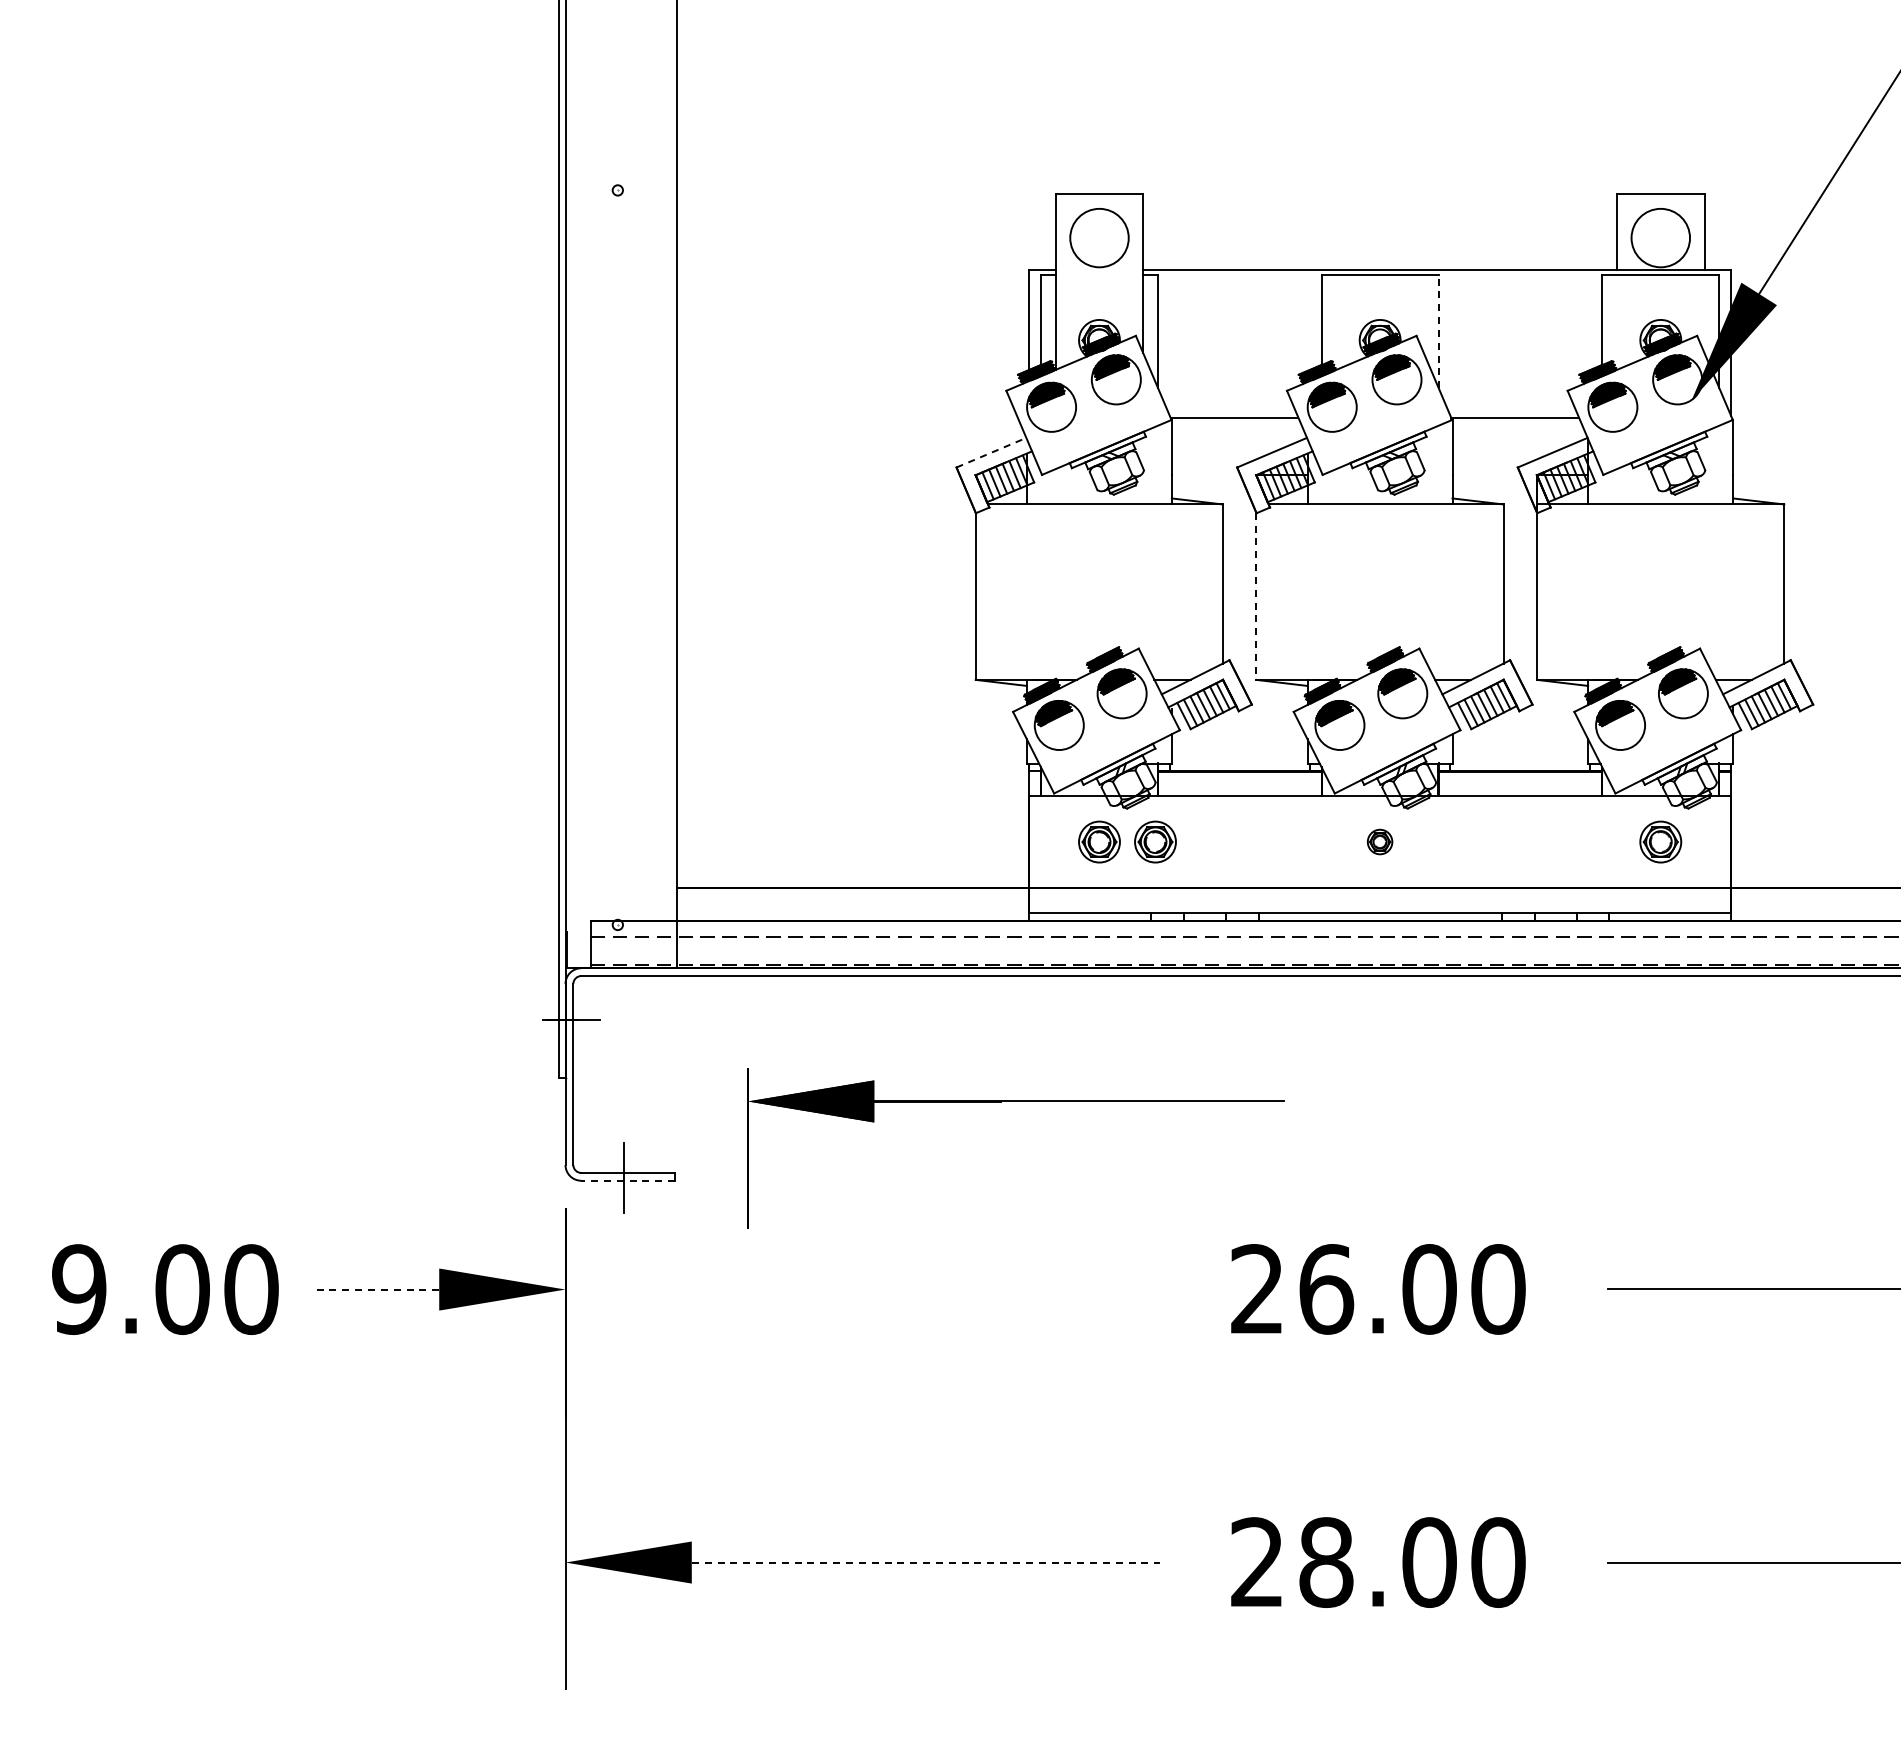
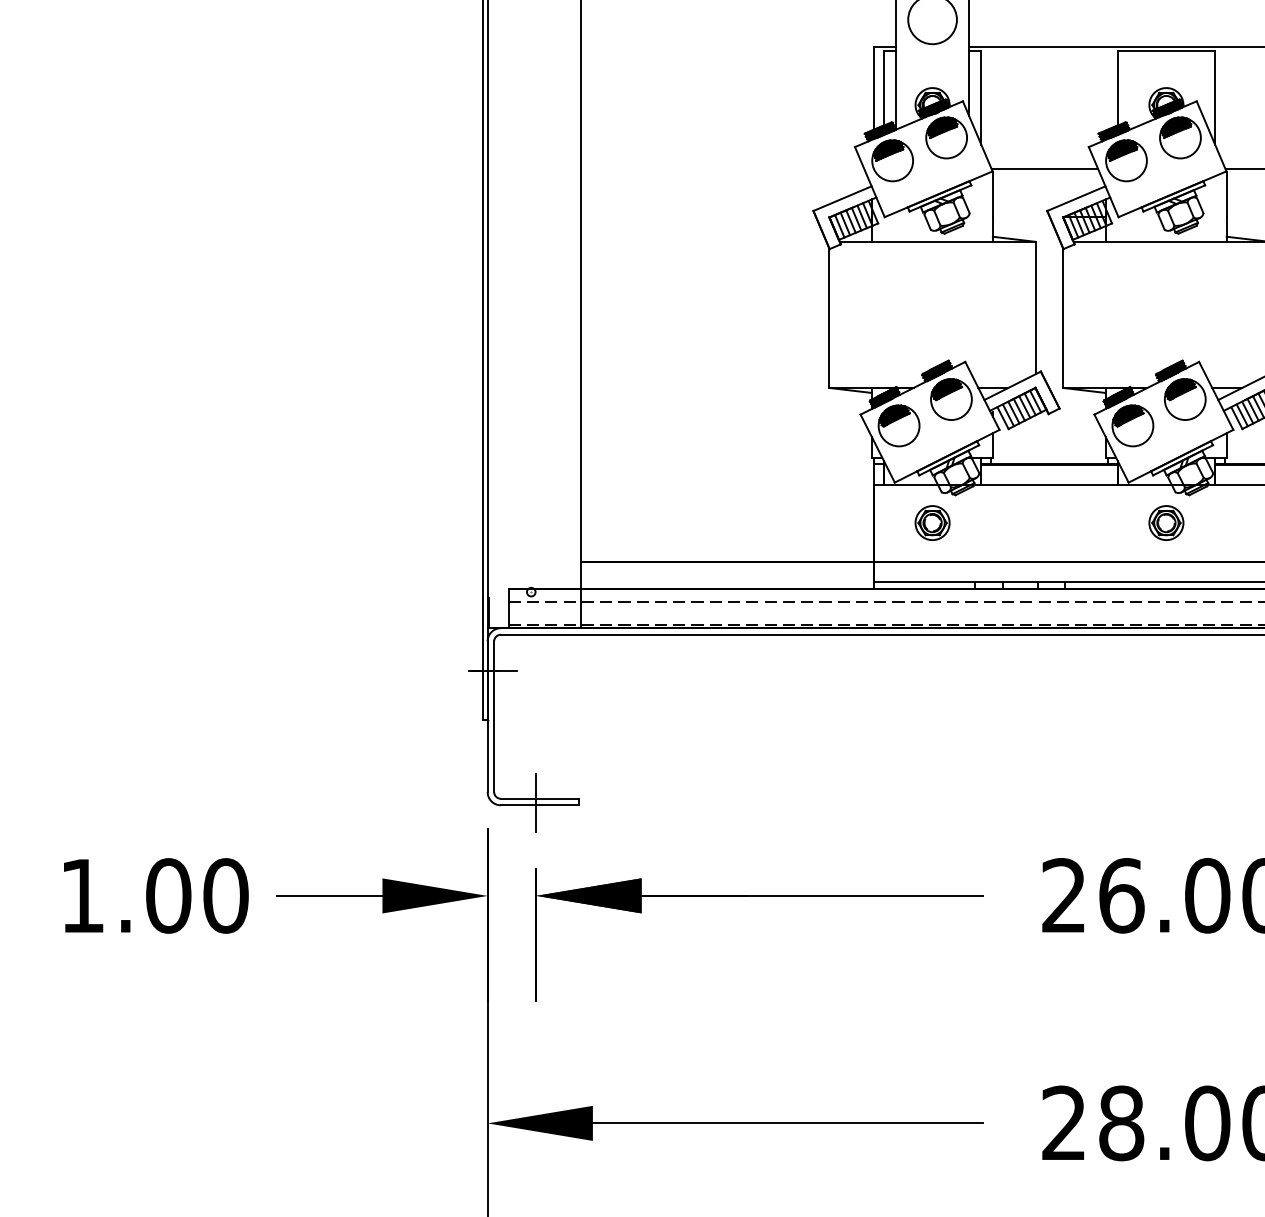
line: (1438, 331) -> (1215, 97), dashed -> solid
line: (991, 452) -> (842, 198), dashed -> solid
line: (1256, 596) -> (1063, 318), dashed -> solid
part: (1155, 841) -> (979, 522), removed
part: (1379, 841) -> (1165, 522), size x1.67
part: (1015, 1101) -> (759, 895), moved
line: (628, 1180) -> (540, 805), dashed -> solid
text: (79, 1289) -> (82, 895), 9.00 -> 1.00
line: (375, 1289) -> (329, 895), dashed -> solid
line: (926, 1562) -> (788, 1123), dashed -> solid

